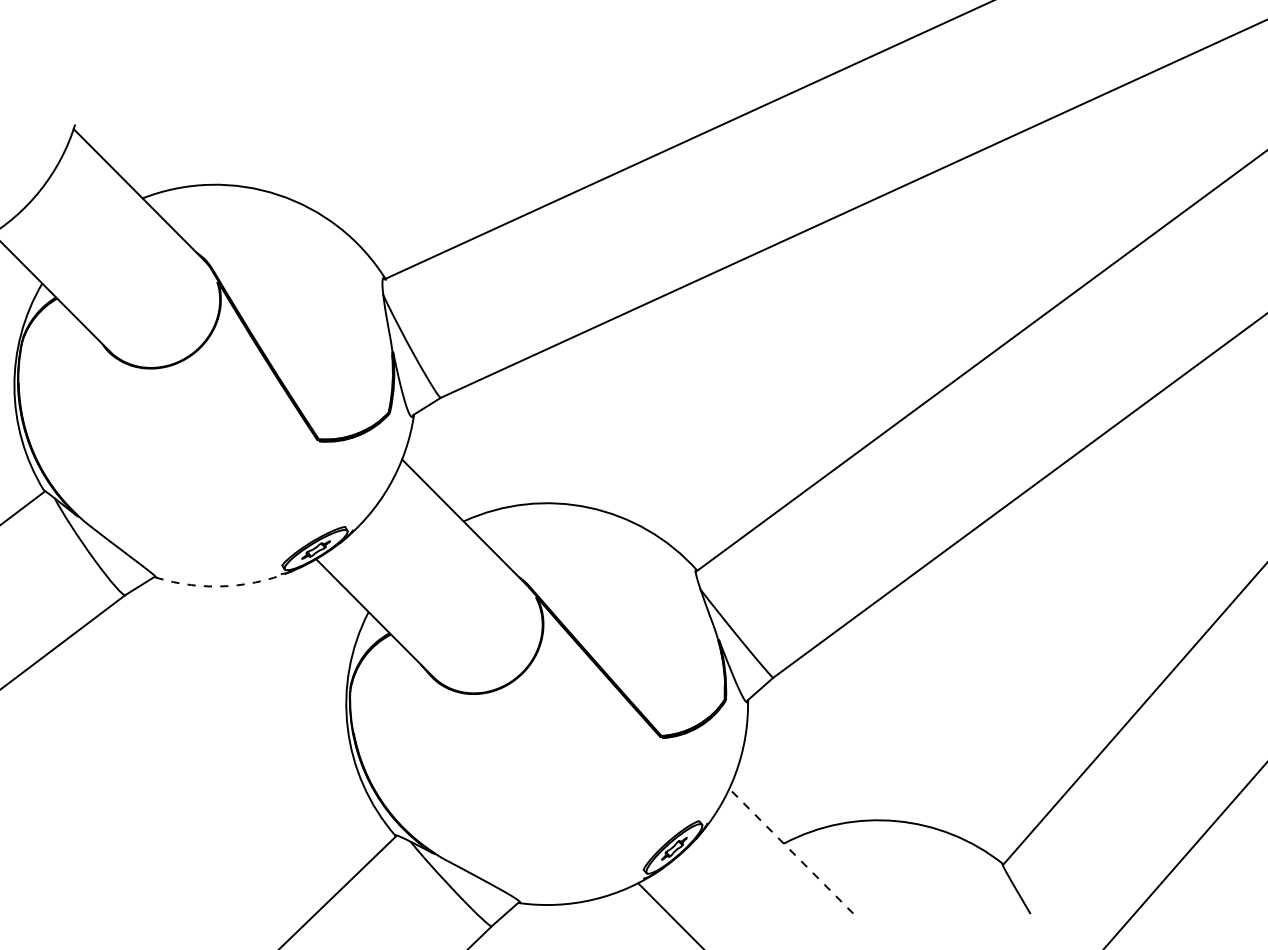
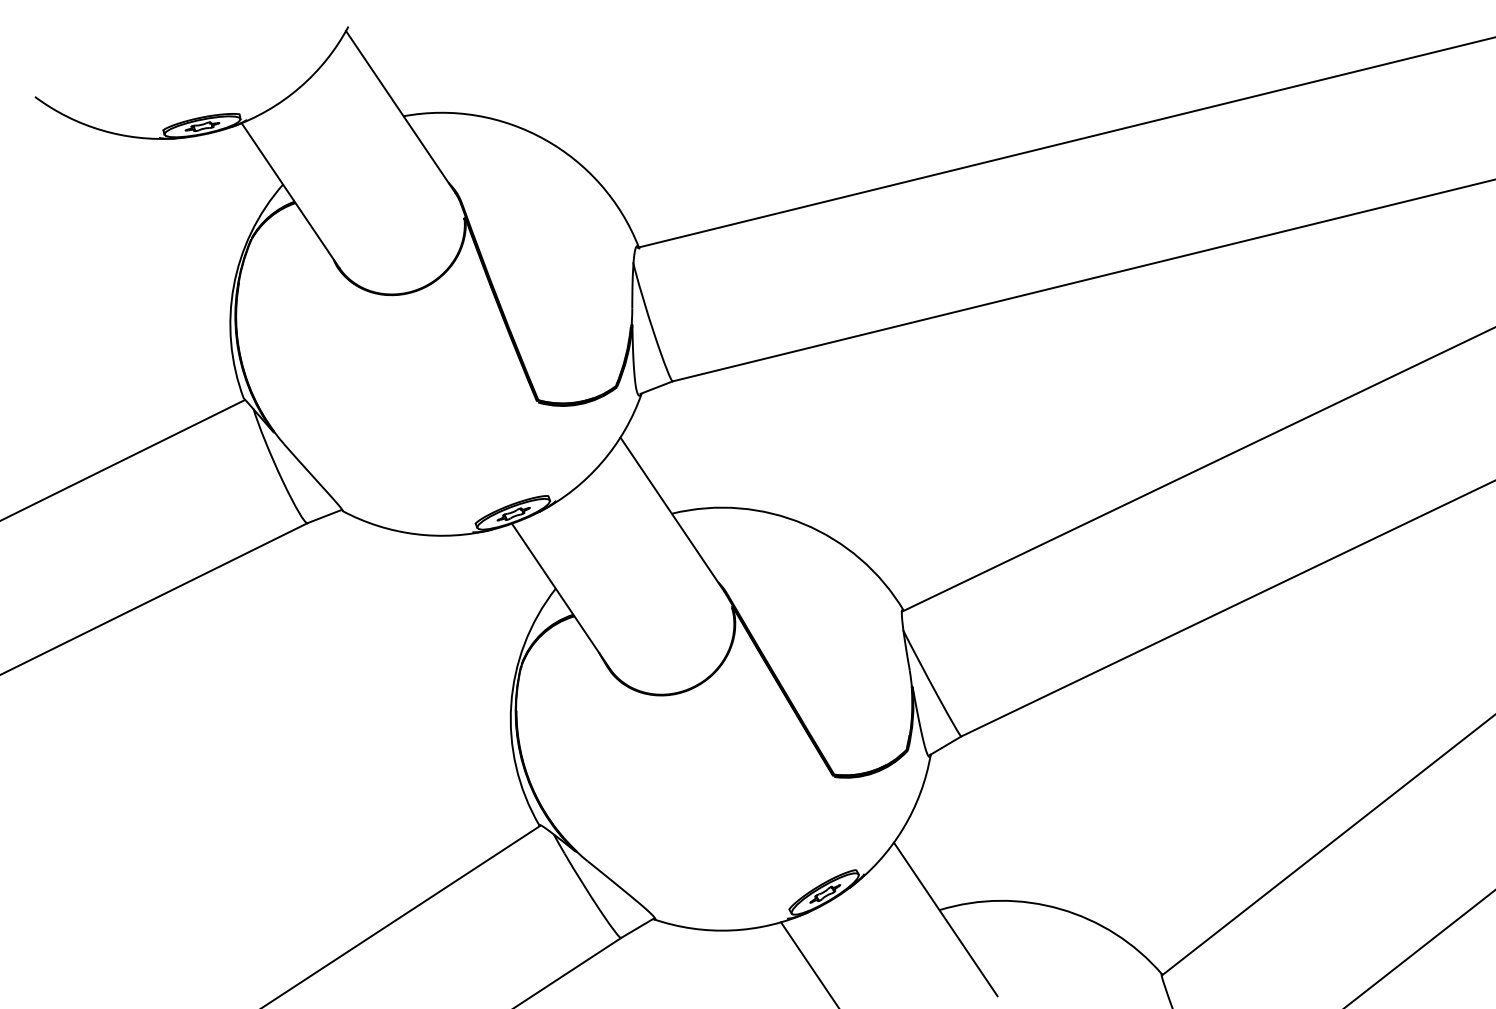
arc: (228, 586) -> (415, 534), dashed -> solid
line: (791, 851) -> (945, 919), dashed -> solid

